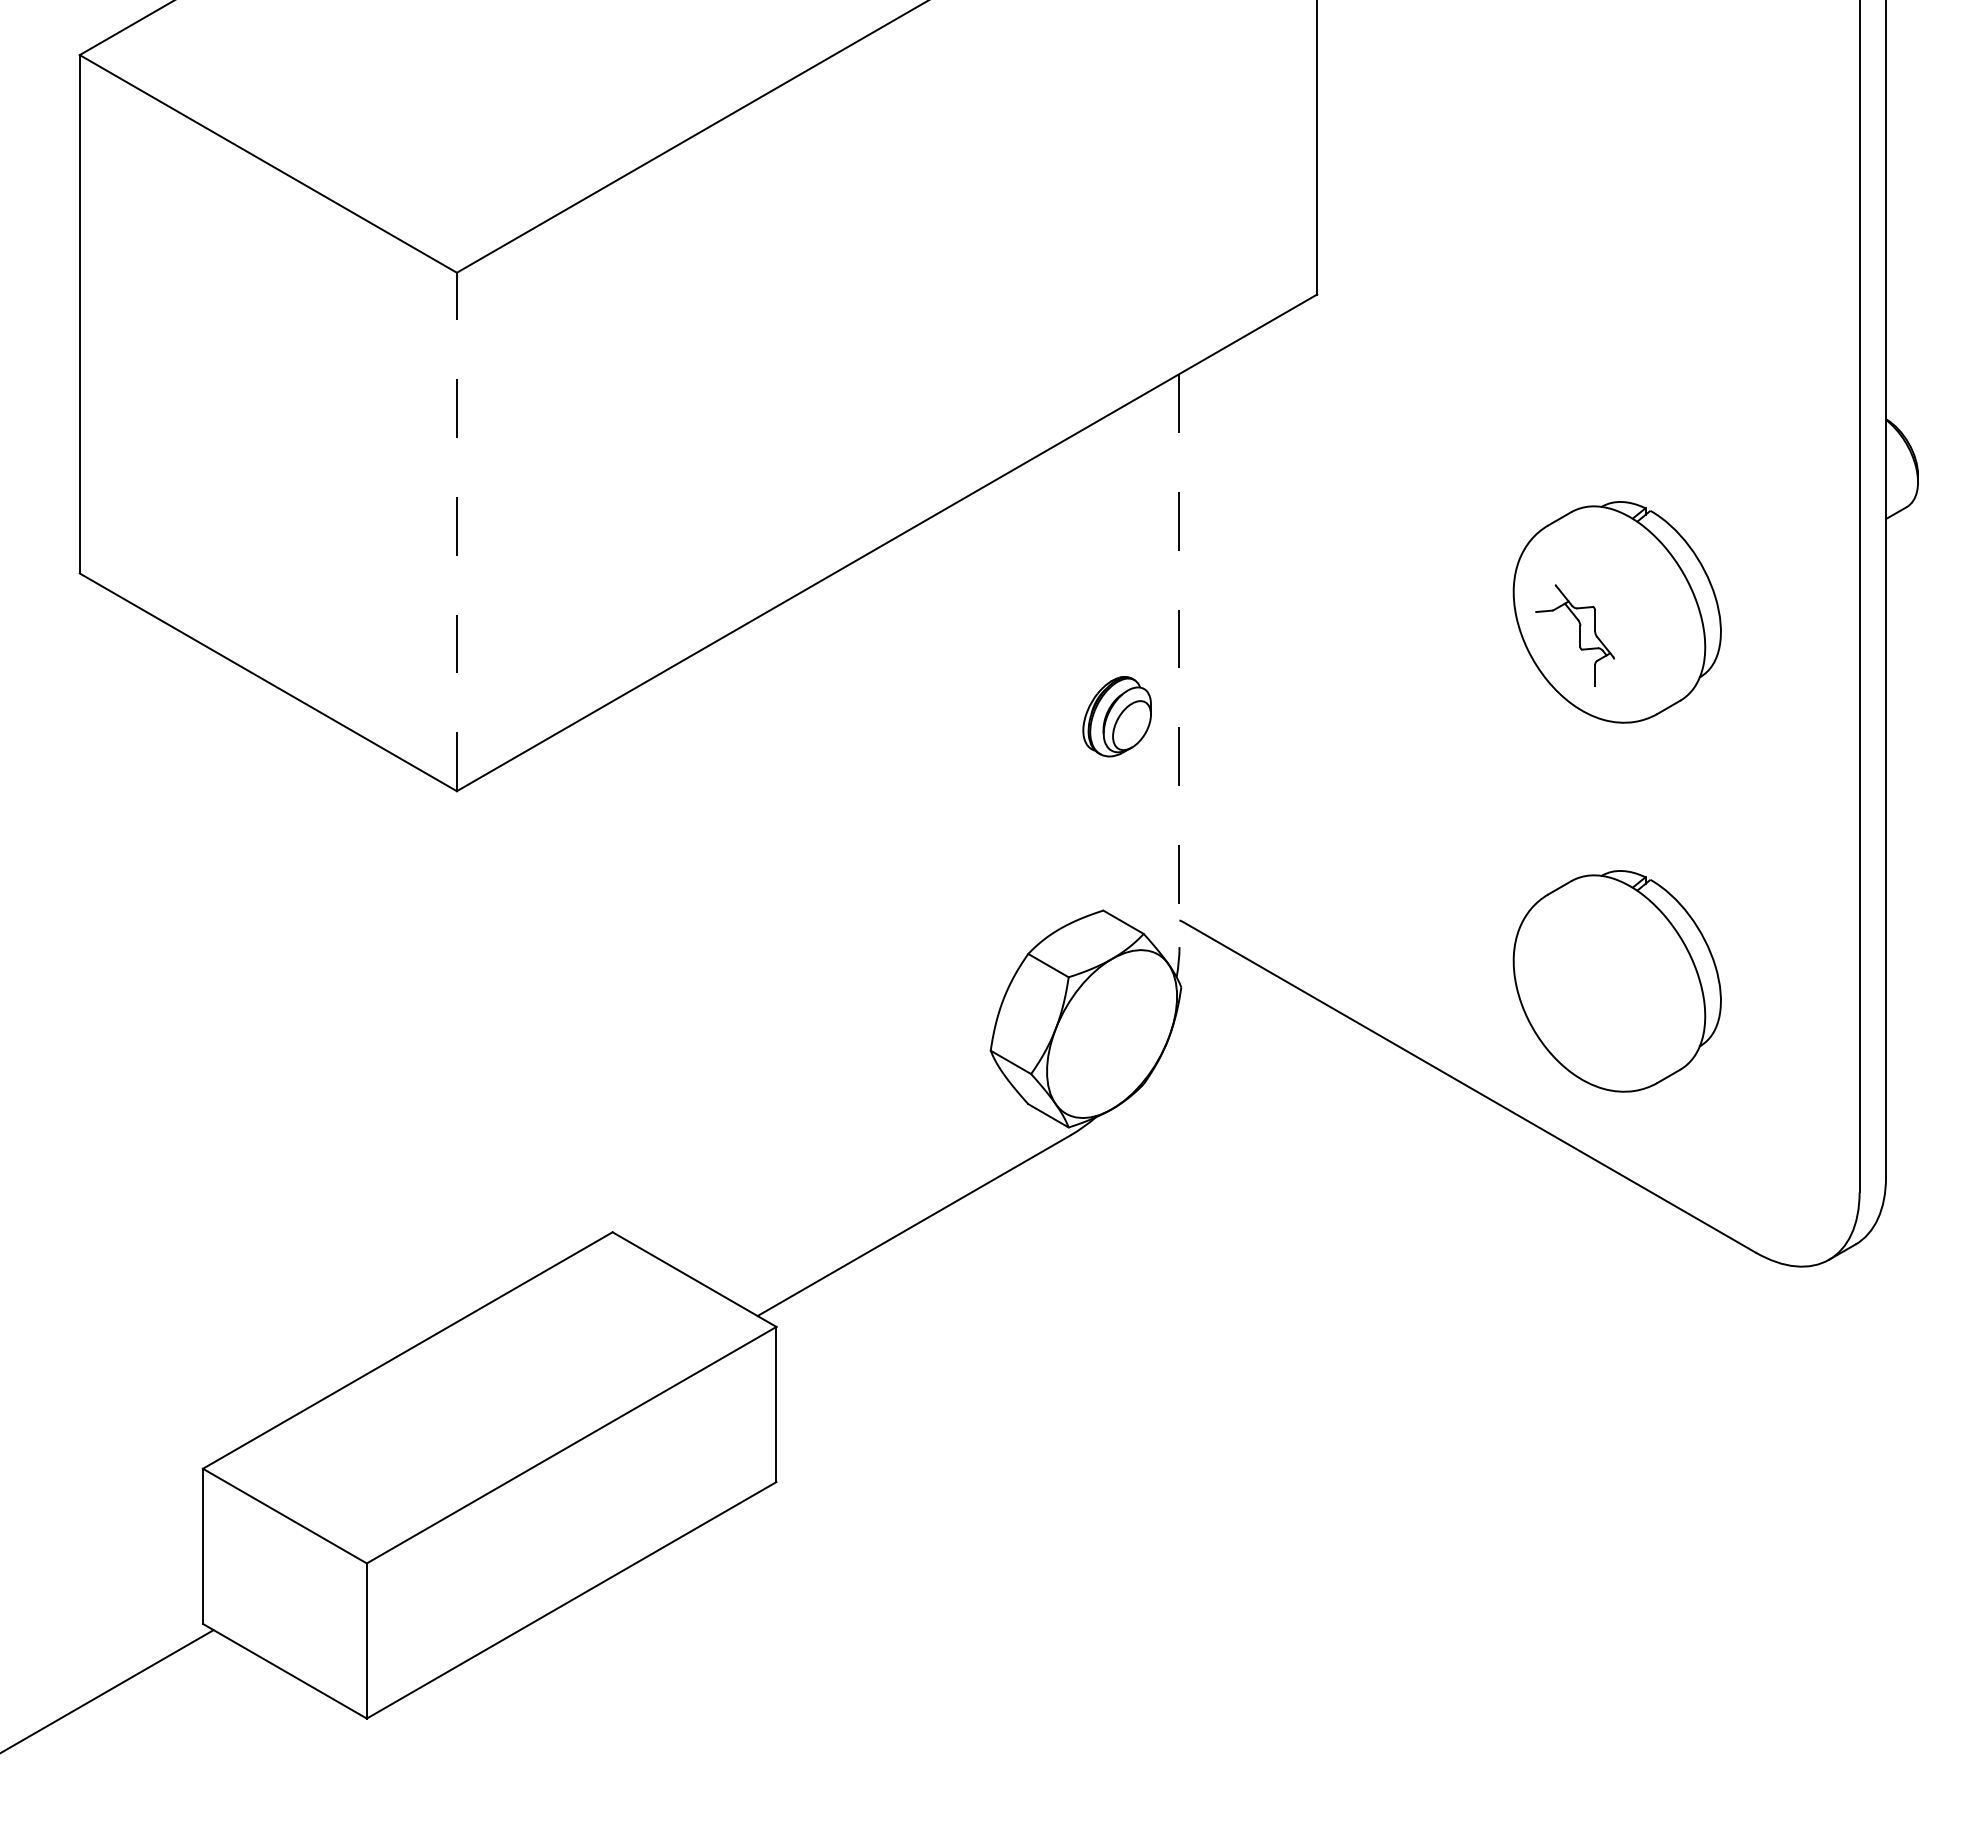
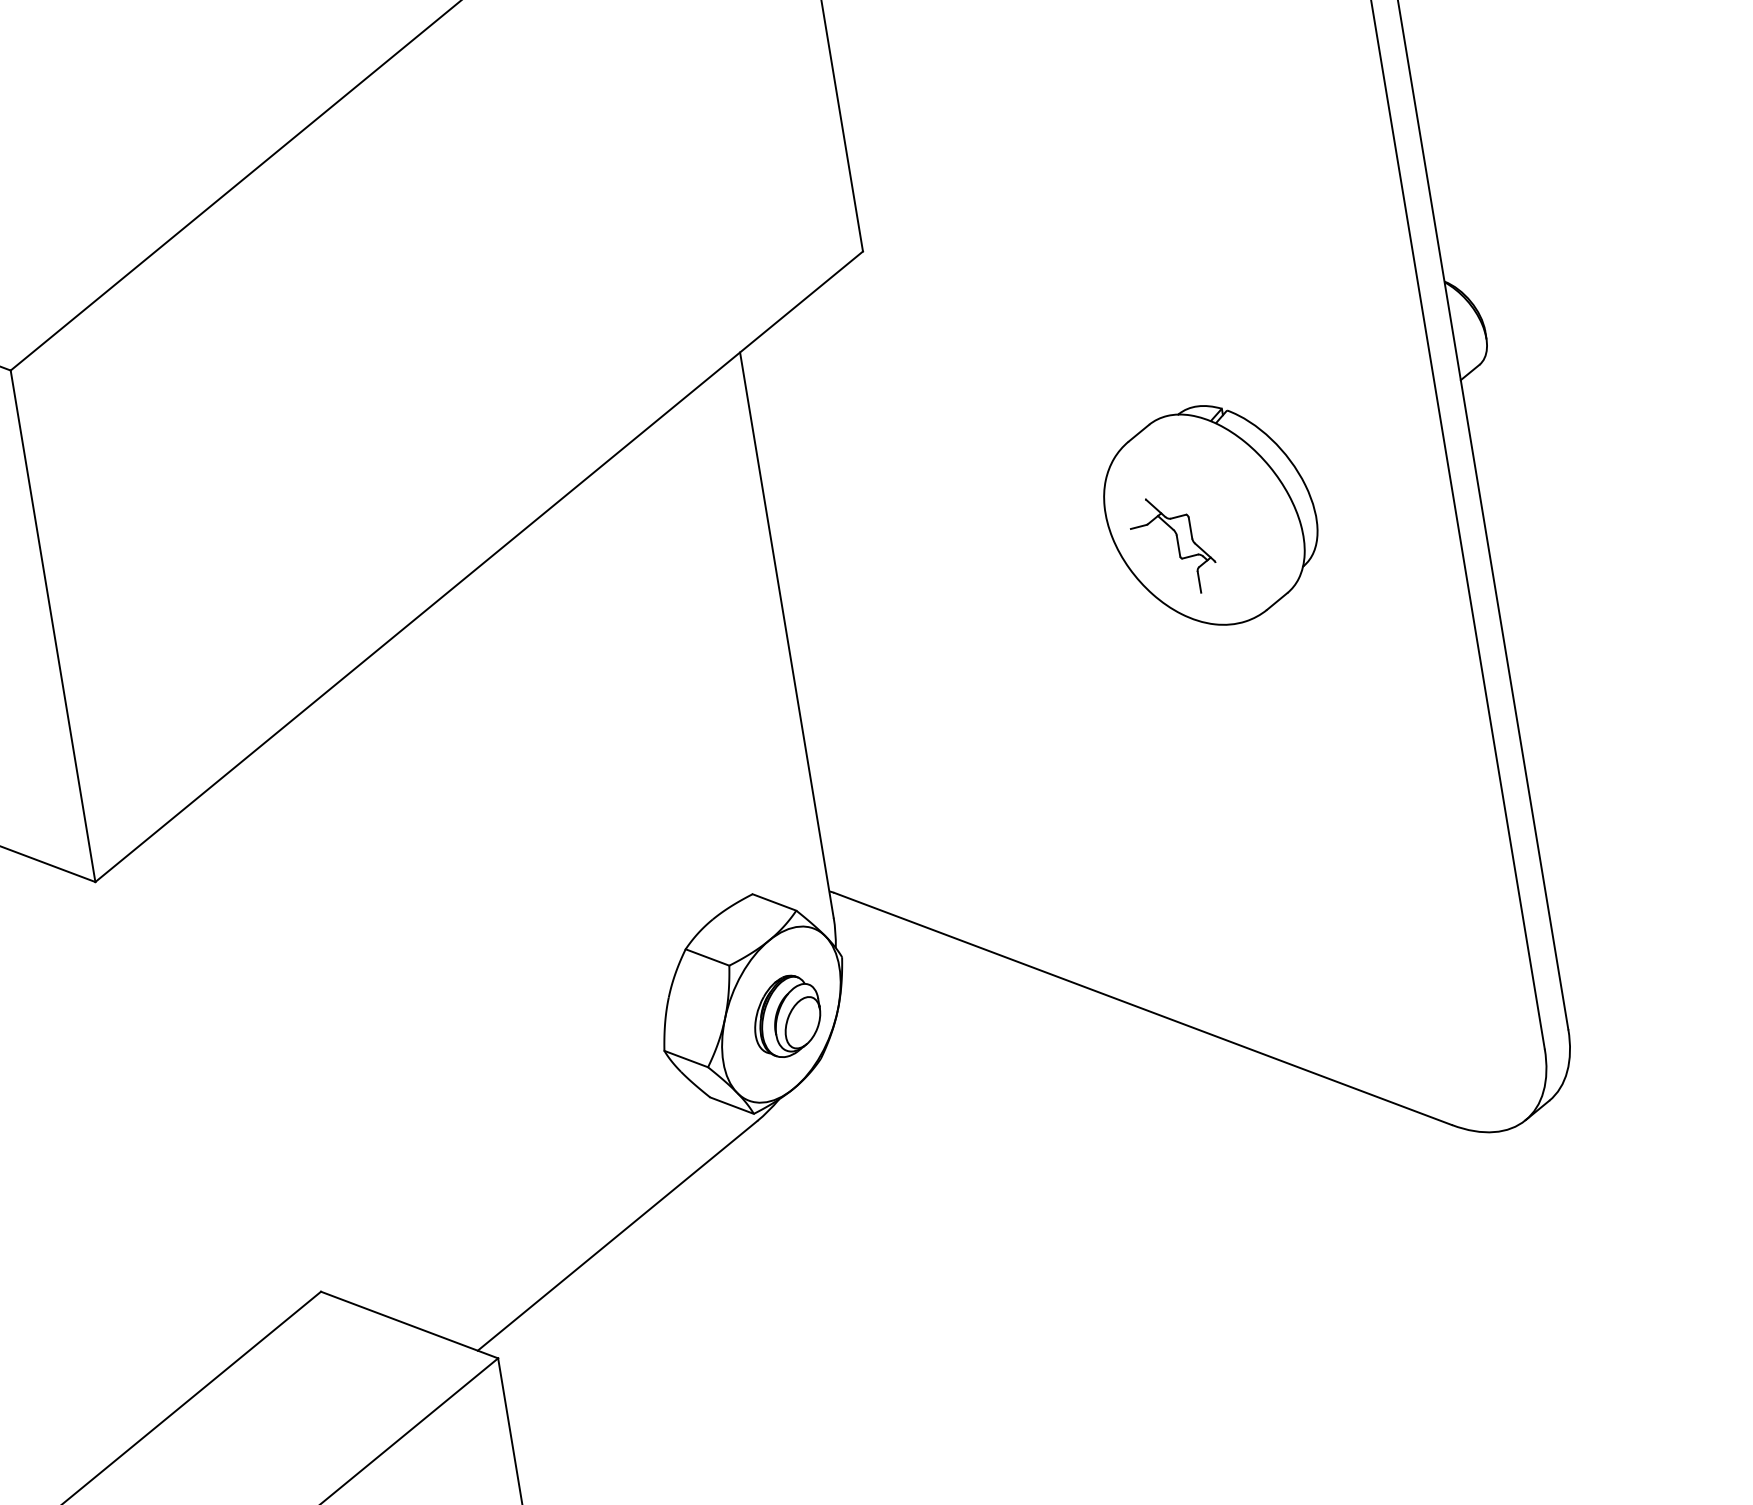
line: (456, 531) -> (52, 625), dashed -> solid
line: (1179, 660) -> (786, 635), dashed -> solid
part: (1116, 716) -> (786, 1016), moved
part: (1616, 981) -> (1270, 880), removed

